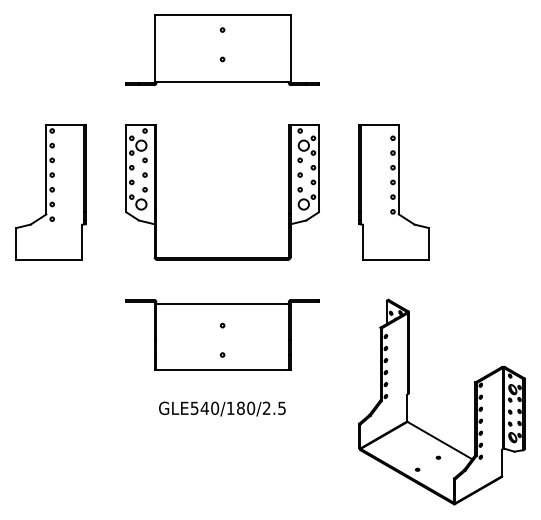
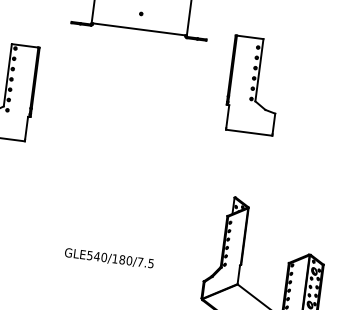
part: (393, 192) -> (253, 85), moved
part: (222, 257) -> (123, 152), removed
part: (222, 334) -> (116, 206), removed
text: (266, 407) -> (140, 261), GLE540/180/2.5 -> GLE540/180/7.5

